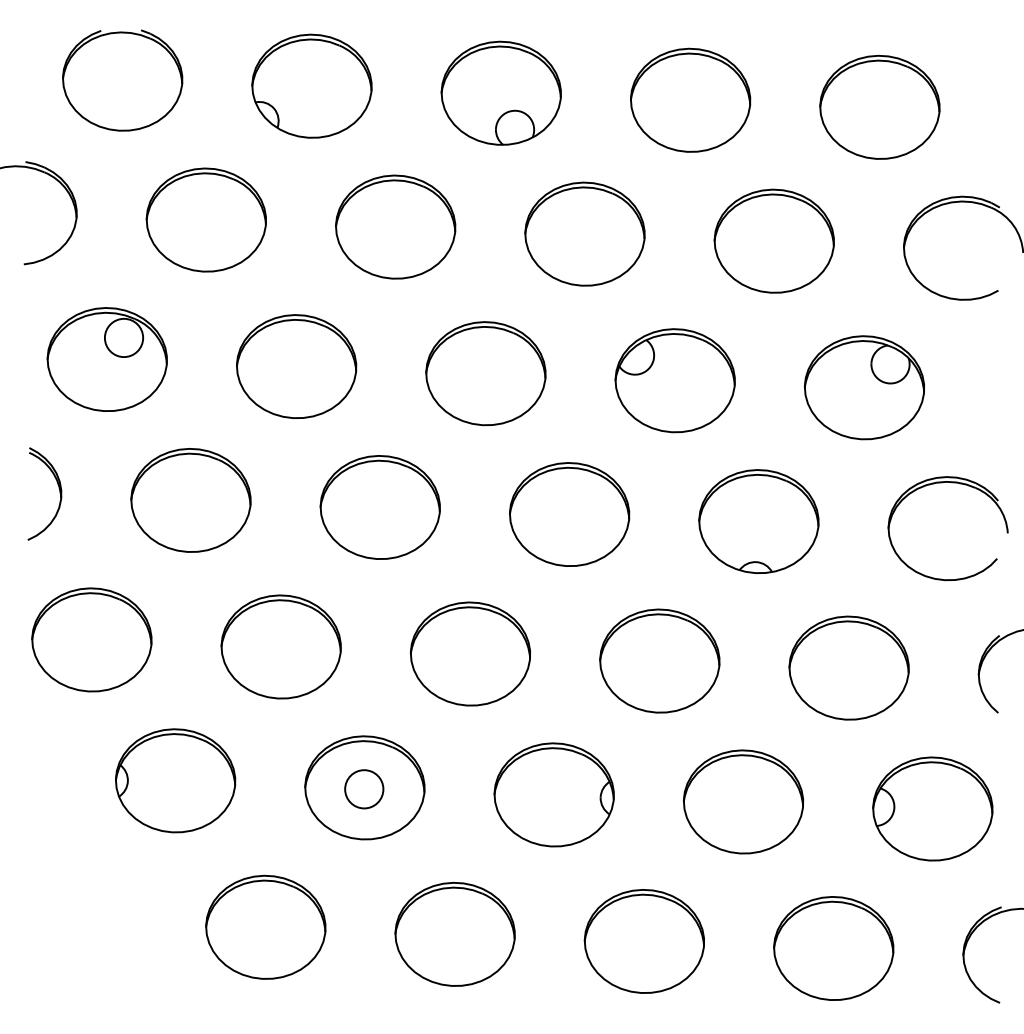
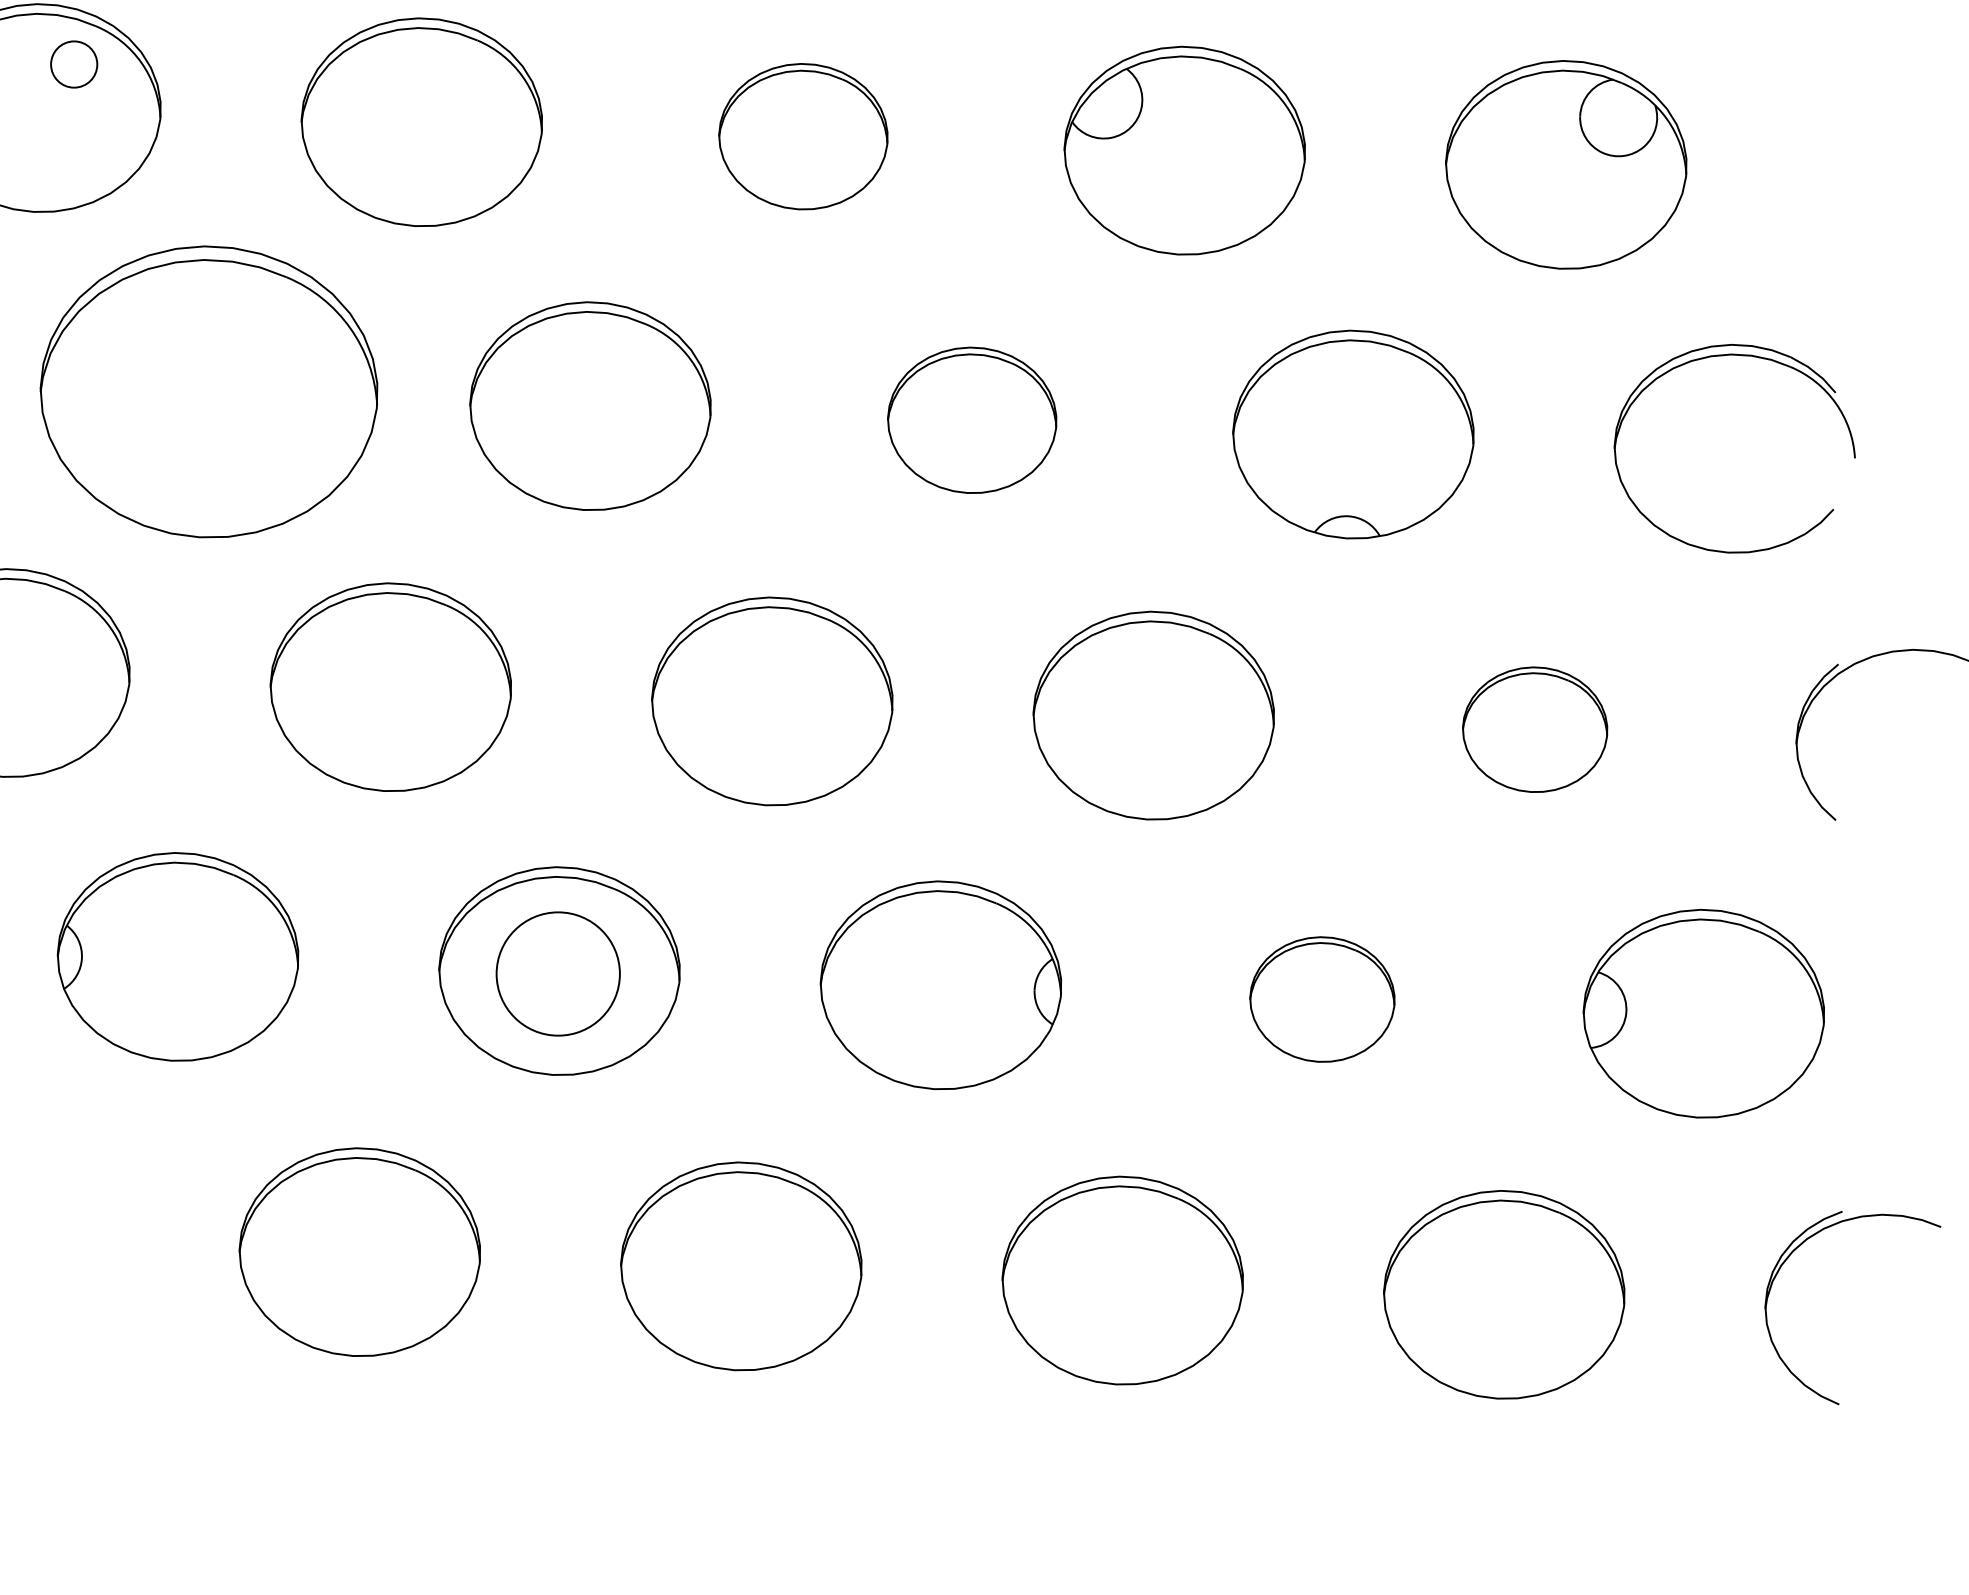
circle: (123, 337) -> (73, 63), size x0.6
part: (485, 373) -> (802, 136), size x0.7
part: (190, 500) -> (208, 392), size x1.4
part: (569, 514) -> (971, 420), size x0.7
part: (848, 667) -> (1533, 728), size x0.6
circle: (364, 789) -> (558, 974), size x1.6
part: (743, 801) -> (1322, 998), size x0.6

